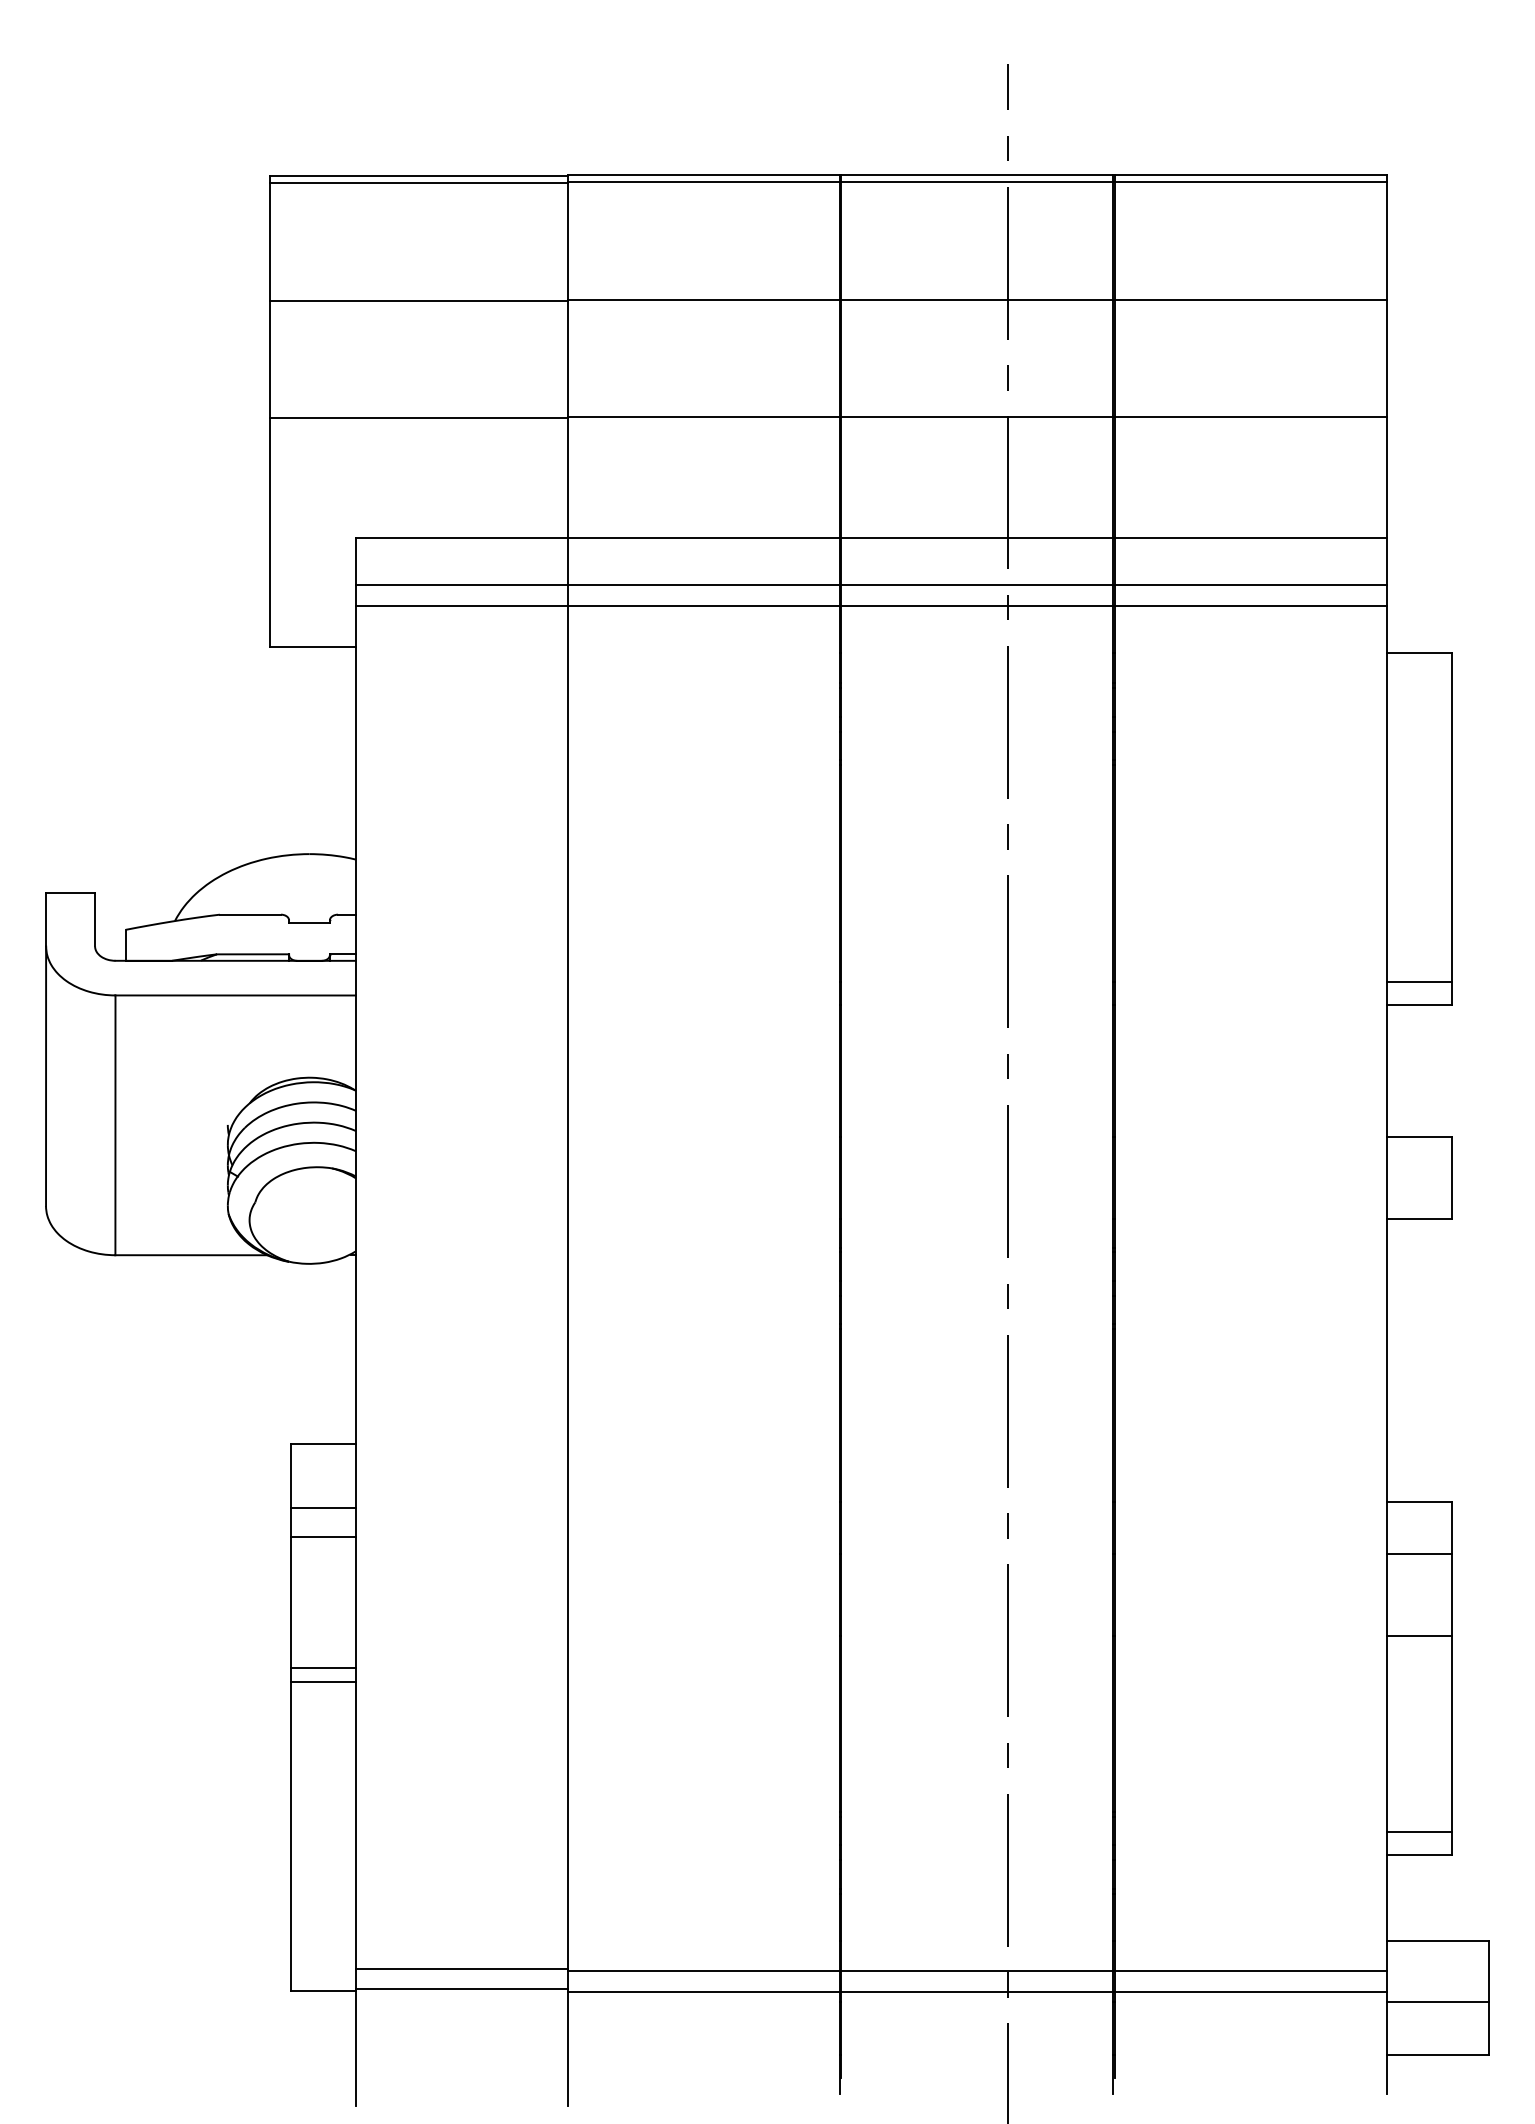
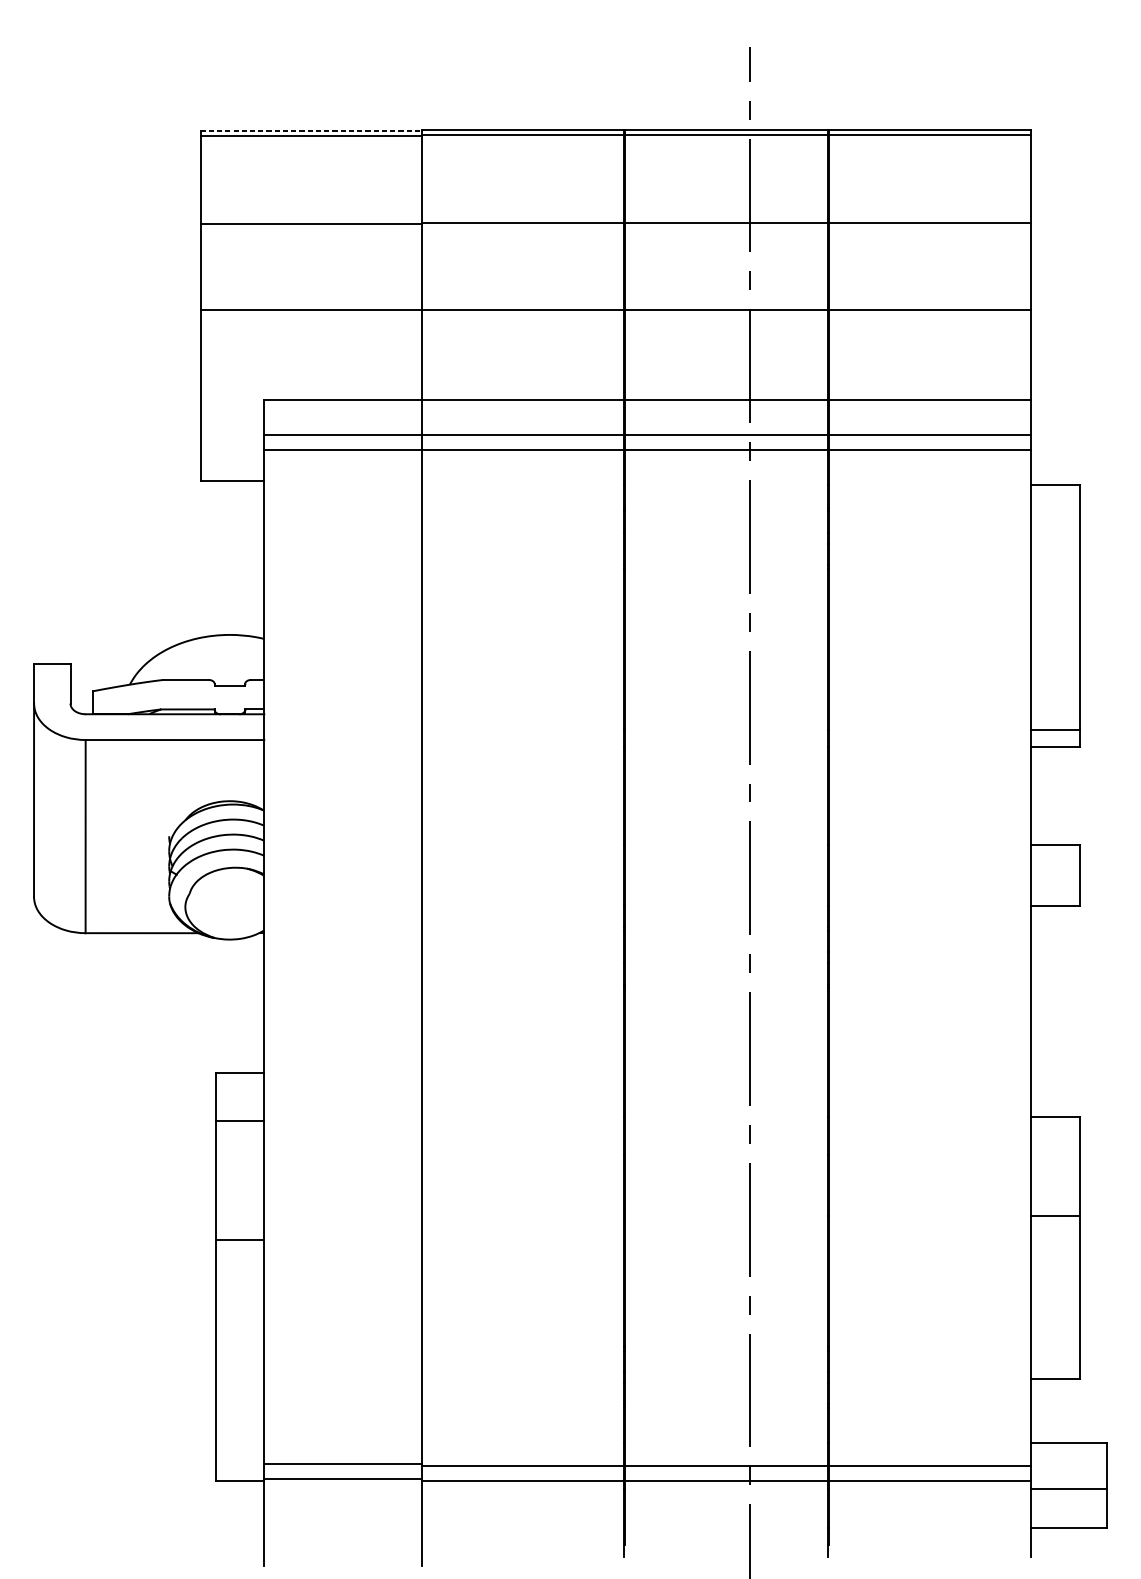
line: (418, 176) -> (310, 131), solid -> dashed
line: (323, 1536) -> (240, 1142), removed
line: (1419, 1554) -> (1055, 1155), removed
line: (323, 1682) -> (240, 1250), removed
line: (1419, 1831) -> (1055, 1361), removed

